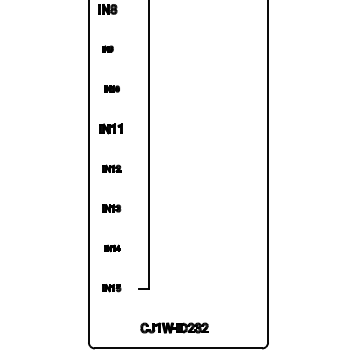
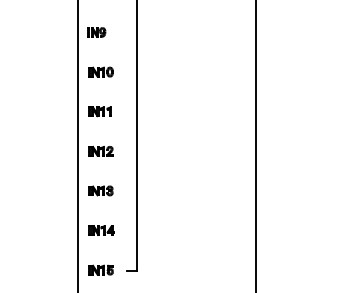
part: (107, 48) -> (96, 31), size x1.67
part: (111, 88) -> (100, 71), size x1.67
part: (111, 168) -> (100, 151), size x1.43
part: (111, 208) -> (100, 190), size x1.43
part: (112, 248) -> (101, 230), size x1.67
part: (111, 287) -> (100, 269), size x1.43

